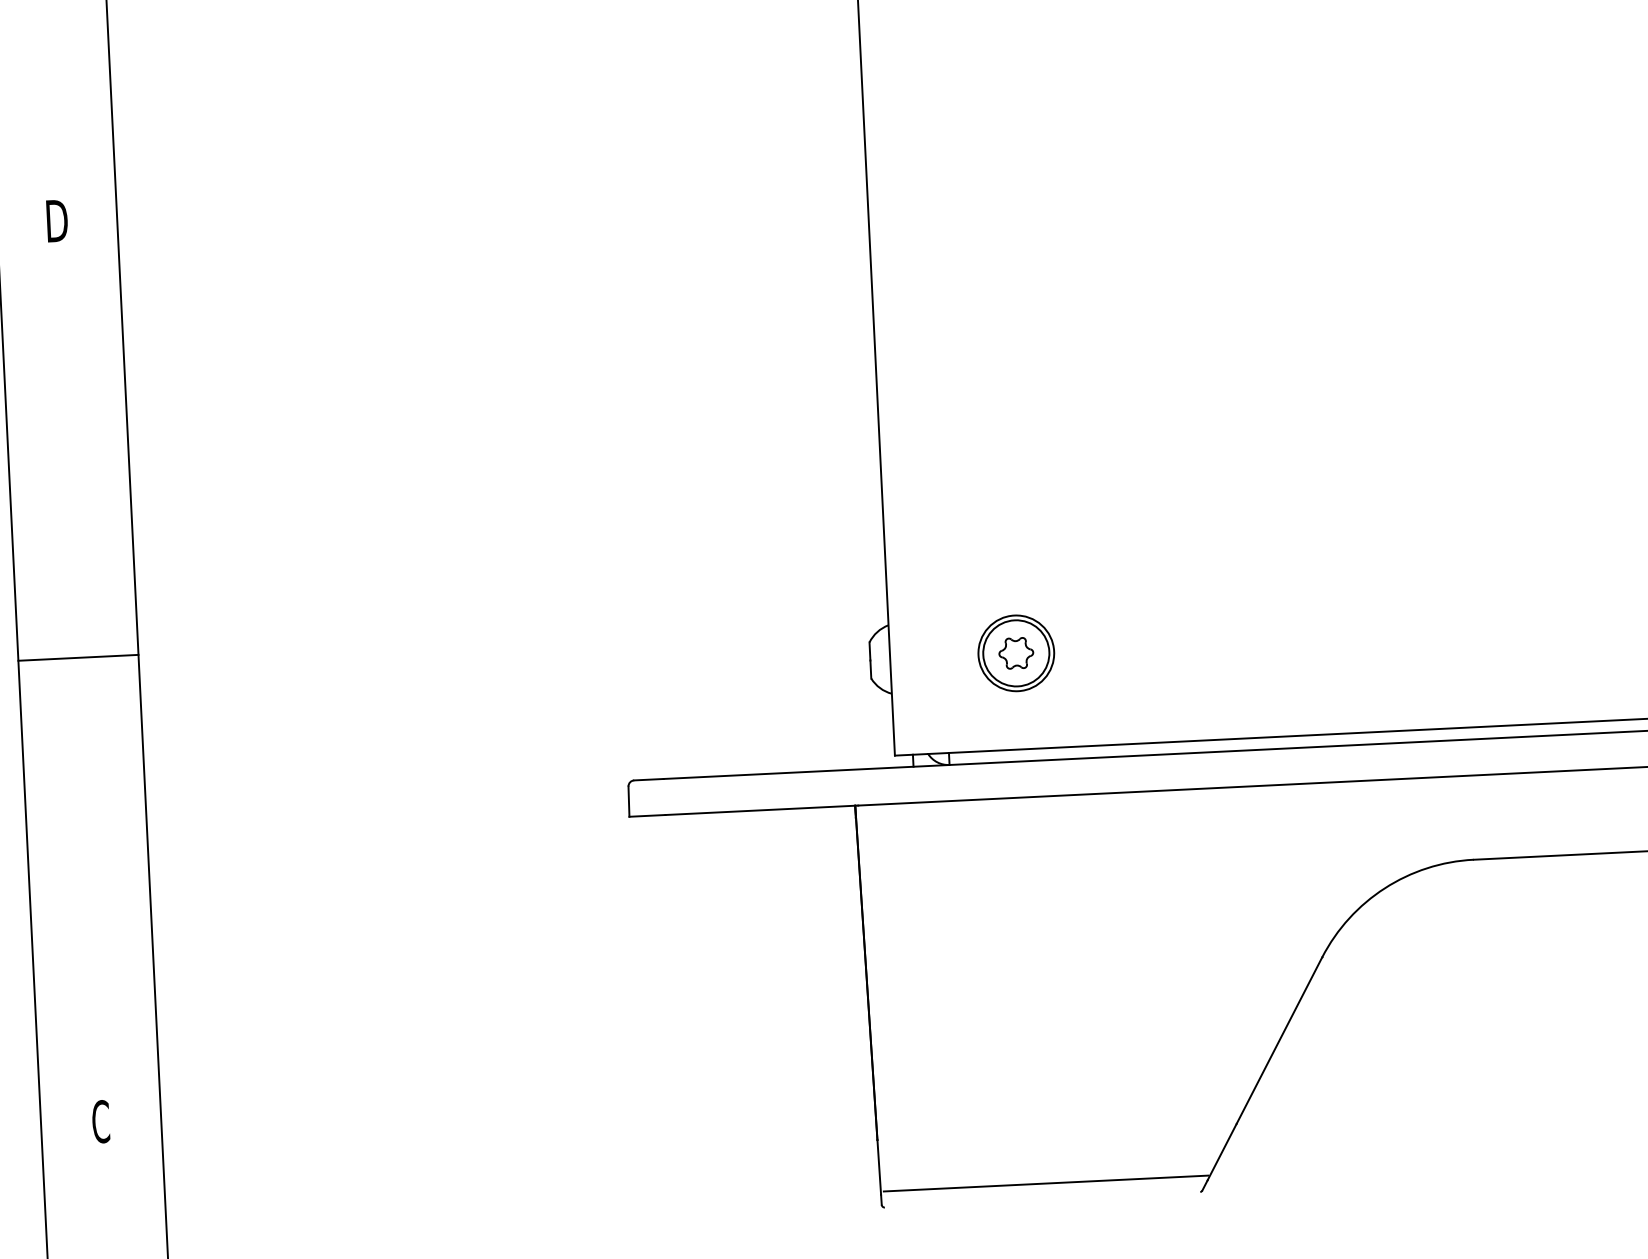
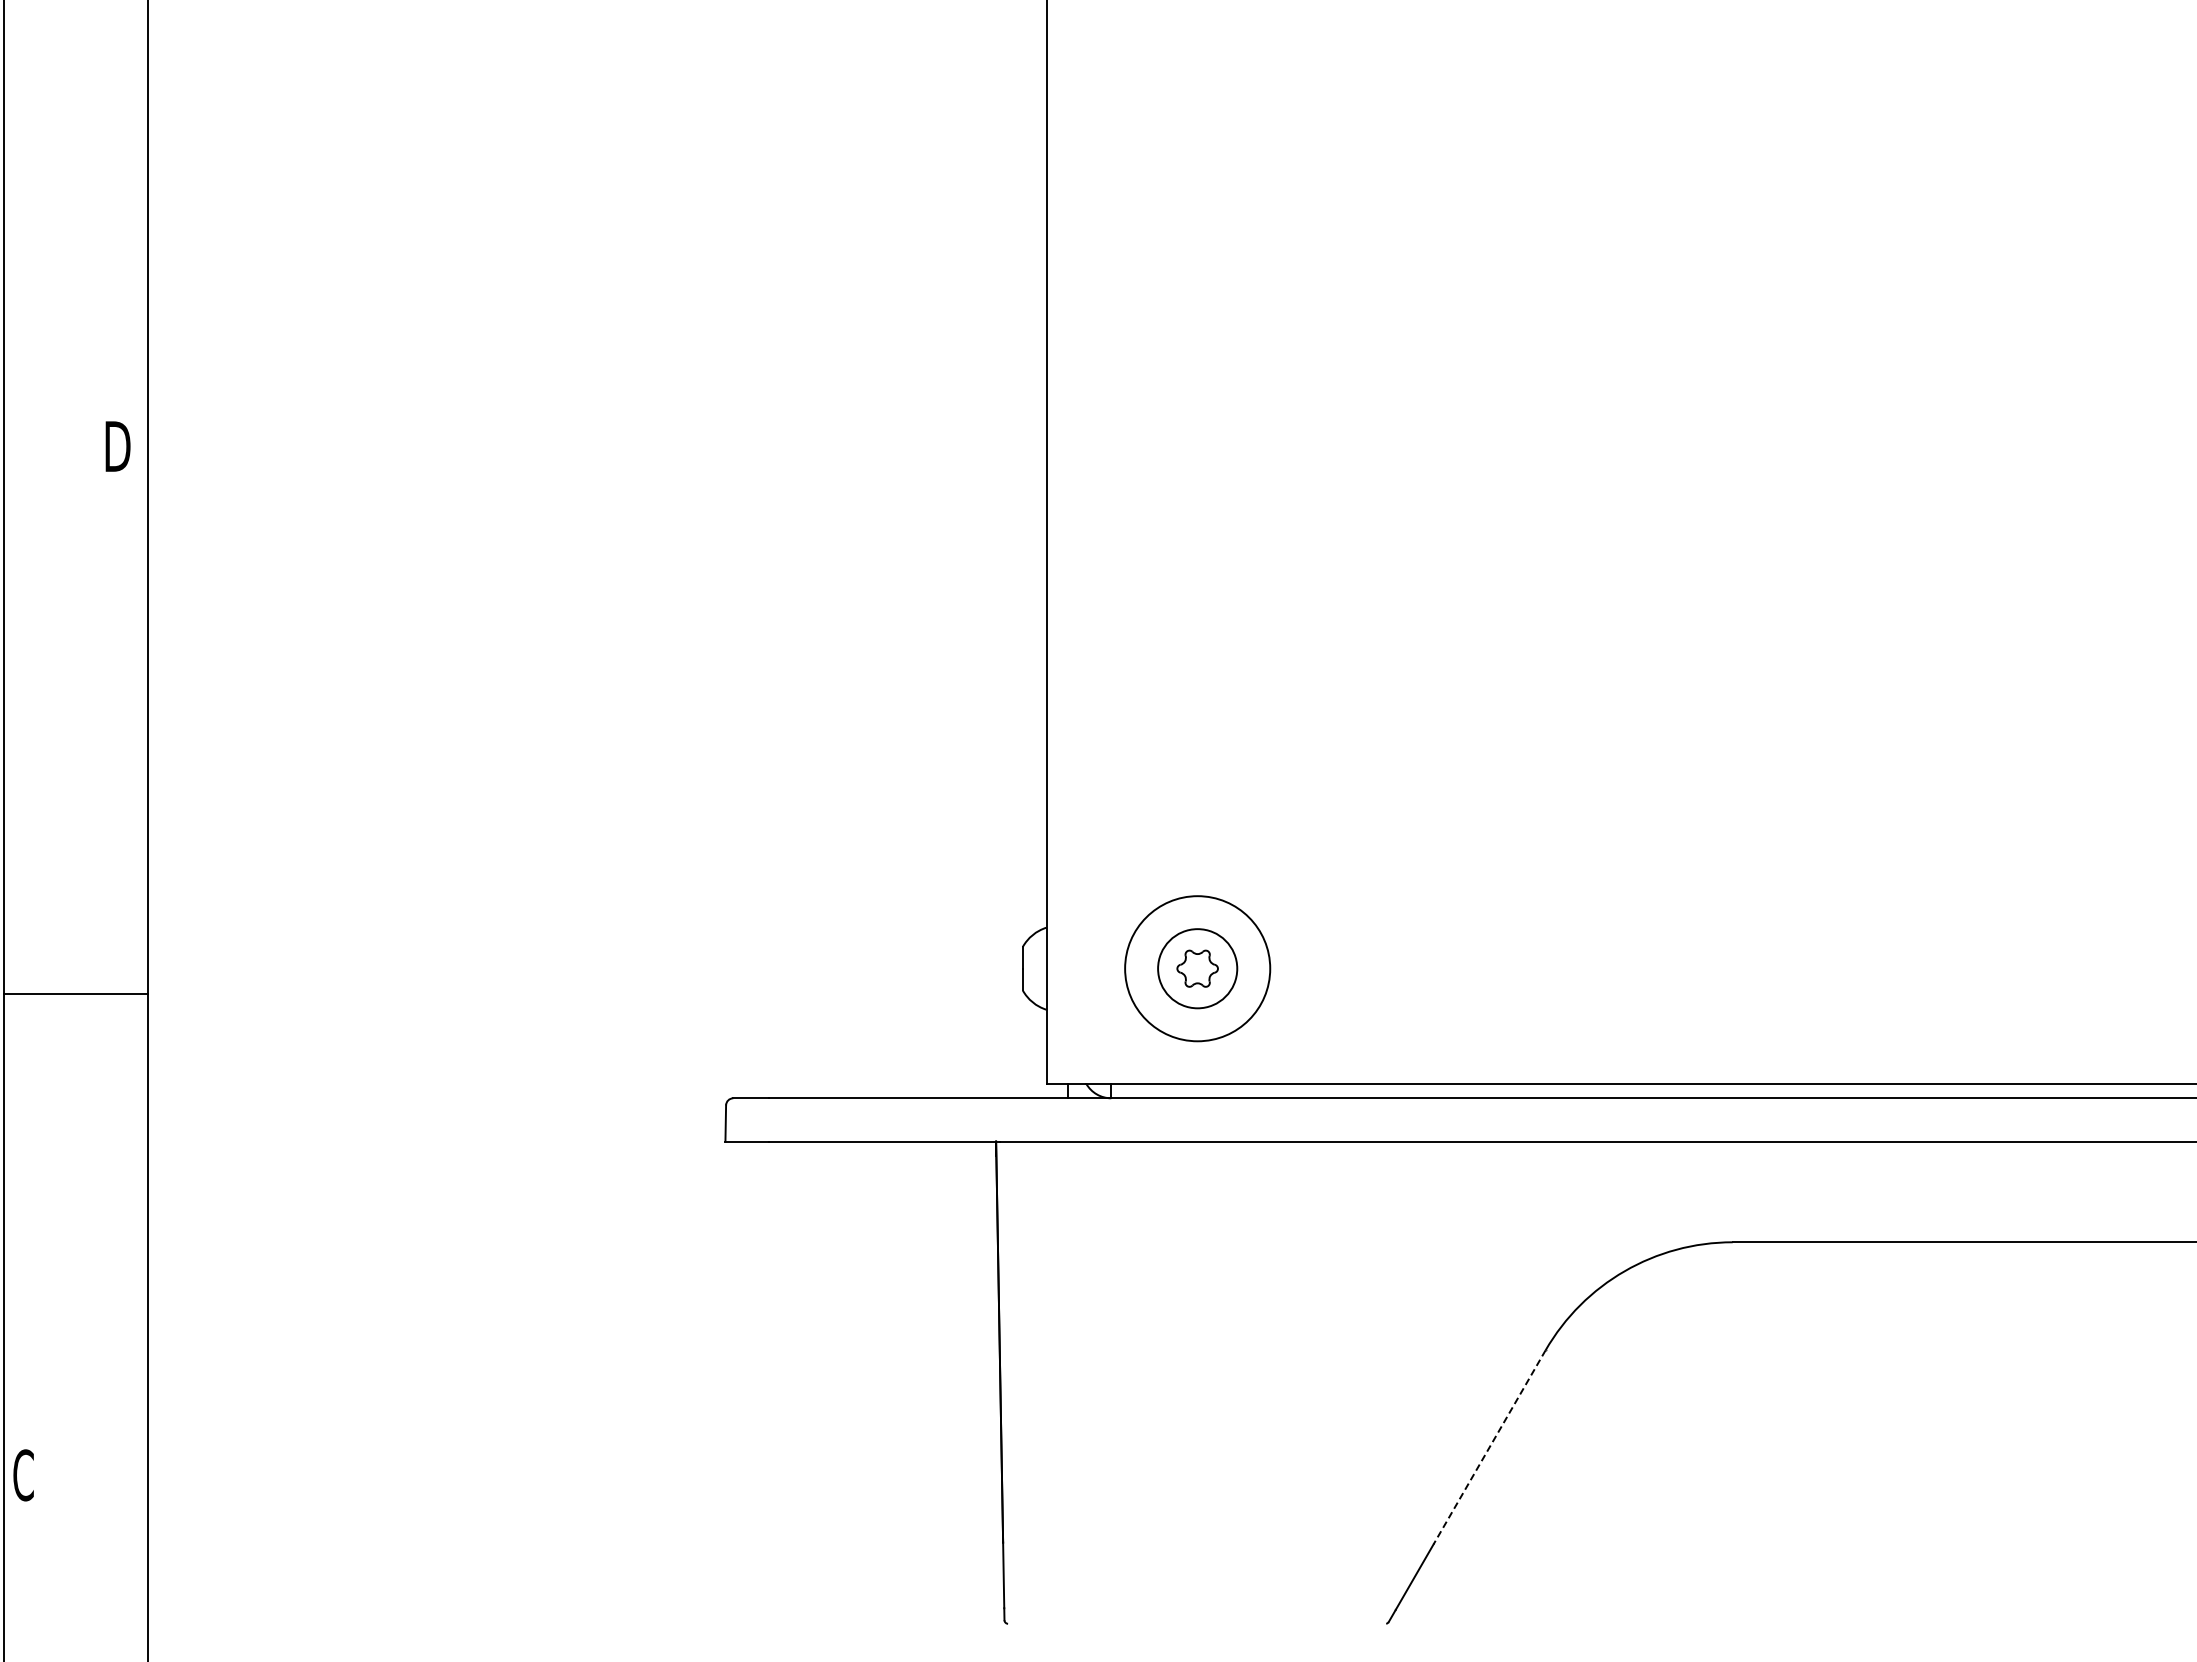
text: (56, 220) -> (117, 446), moved
circle: (1016, 653) -> (1197, 968), size x1.6
line: (78, 658) -> (75, 994), moved
line: (1279, 1040) -> (1489, 1447), solid -> dashed
text: (100, 1121) -> (23, 1475), moved
line: (1045, 1183) -> (1201, 1604), removed

